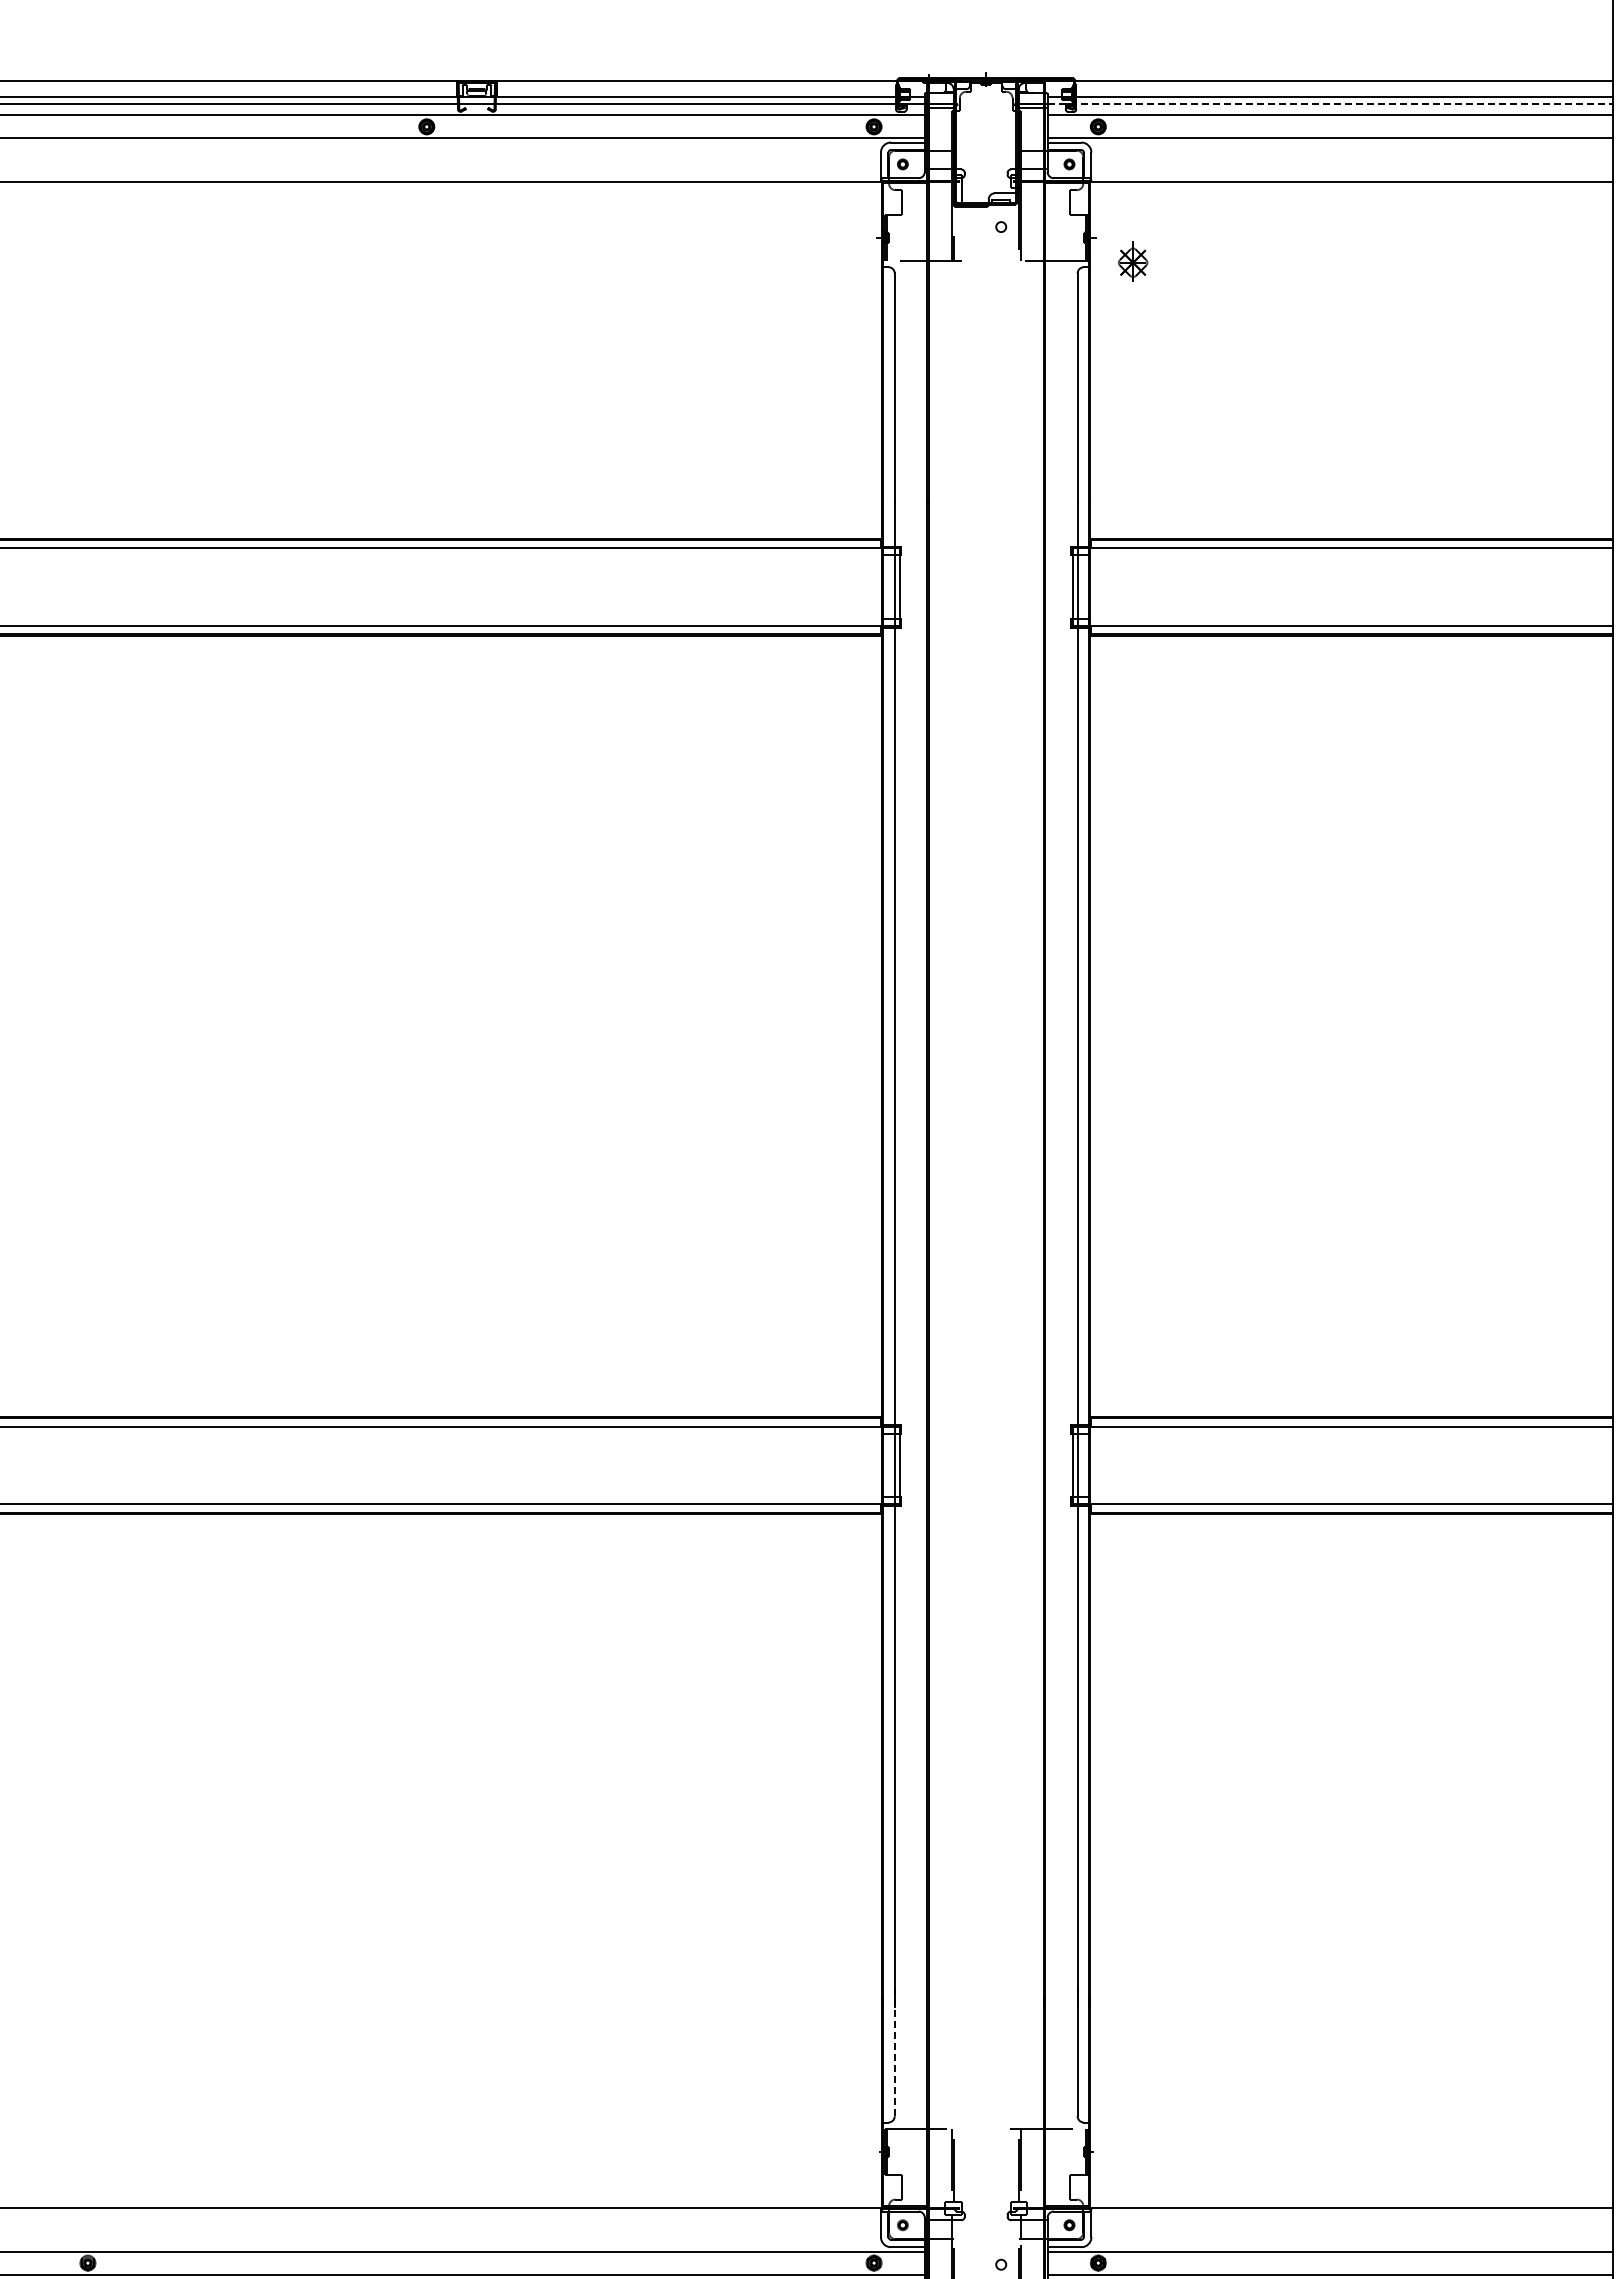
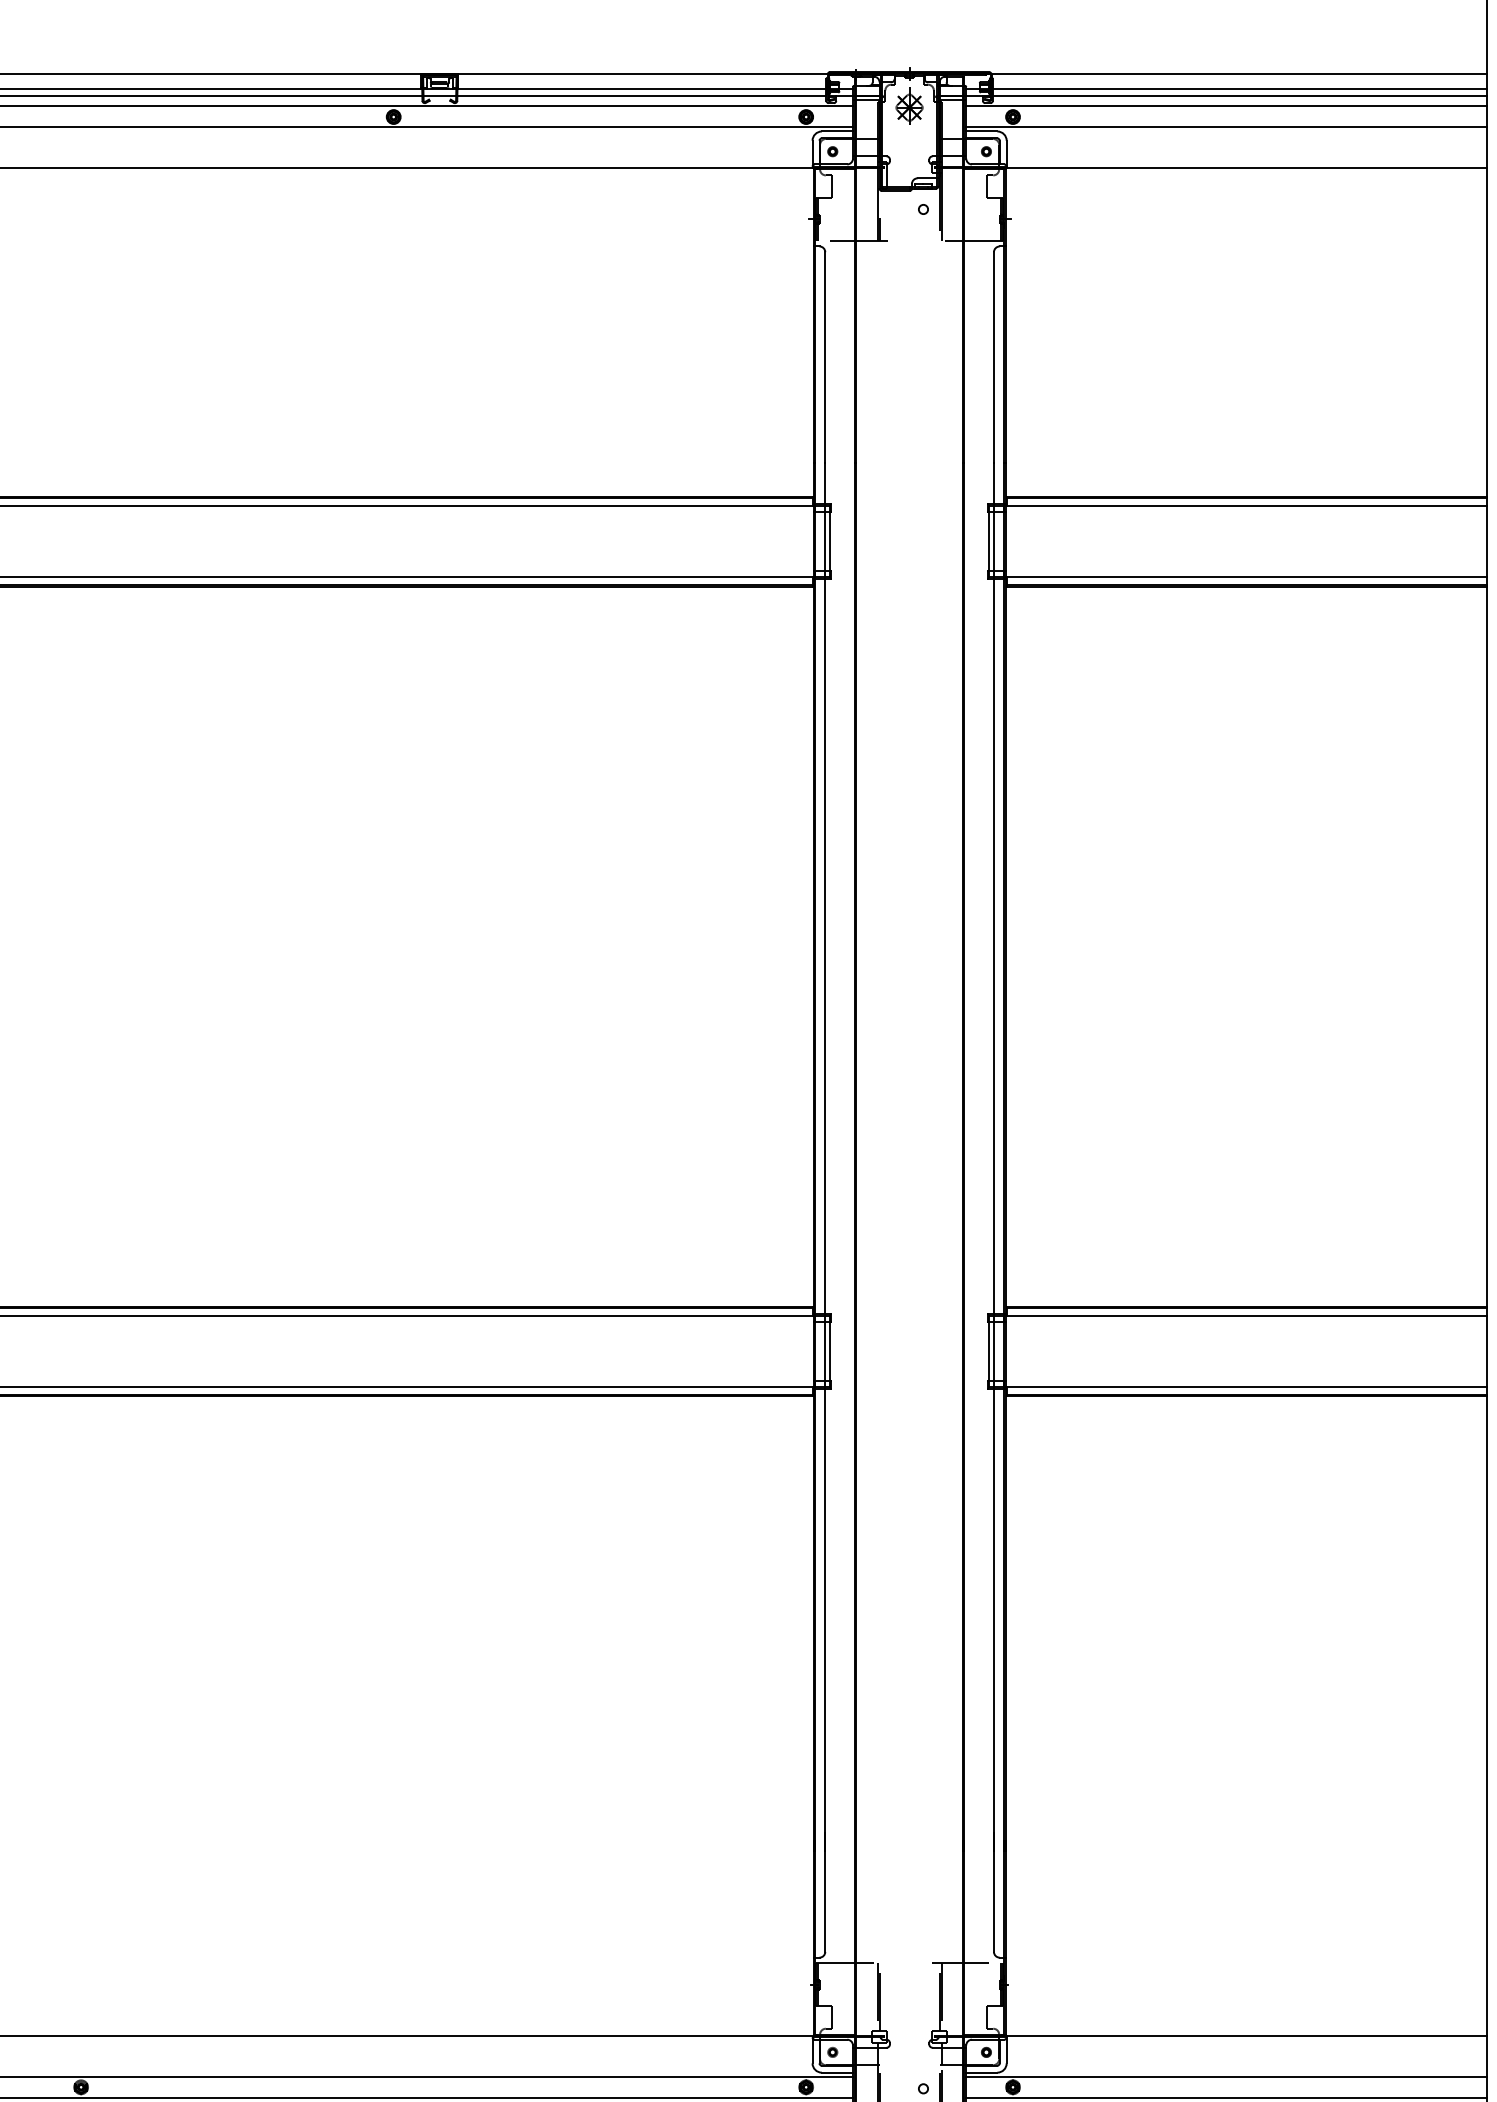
line: (1330, 104) -> (1227, 96), dashed -> solid
part: (1132, 261) -> (908, 106), moved
line: (894, 2052) -> (825, 1893), dashed -> solid

